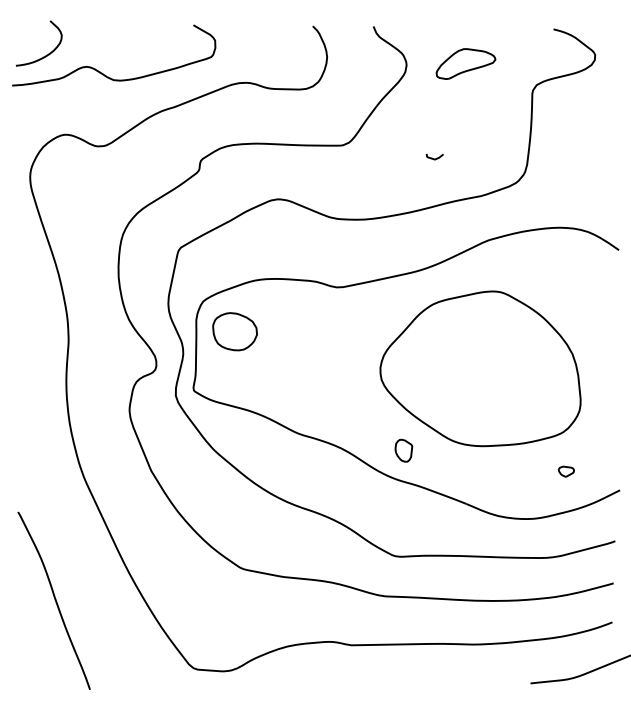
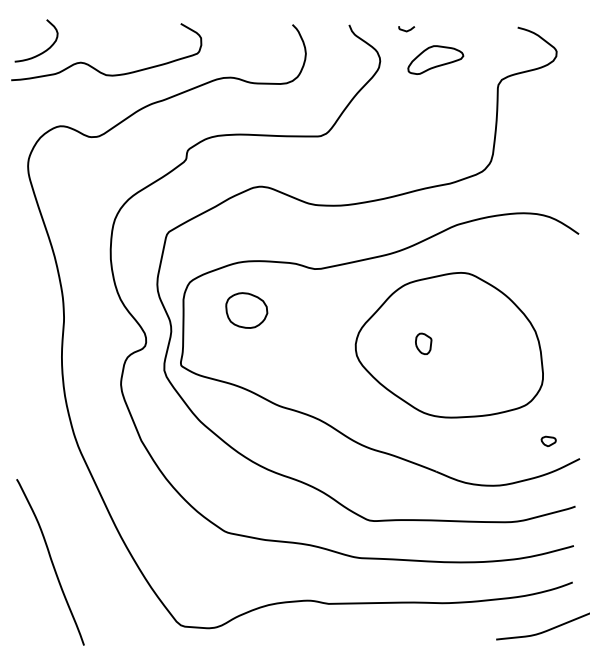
curve: (434, 158) -> (406, 30), moved
part: (234, 331) -> (246, 310), moved
part: (403, 450) -> (423, 343), moved
part: (566, 470) -> (548, 440), moved

